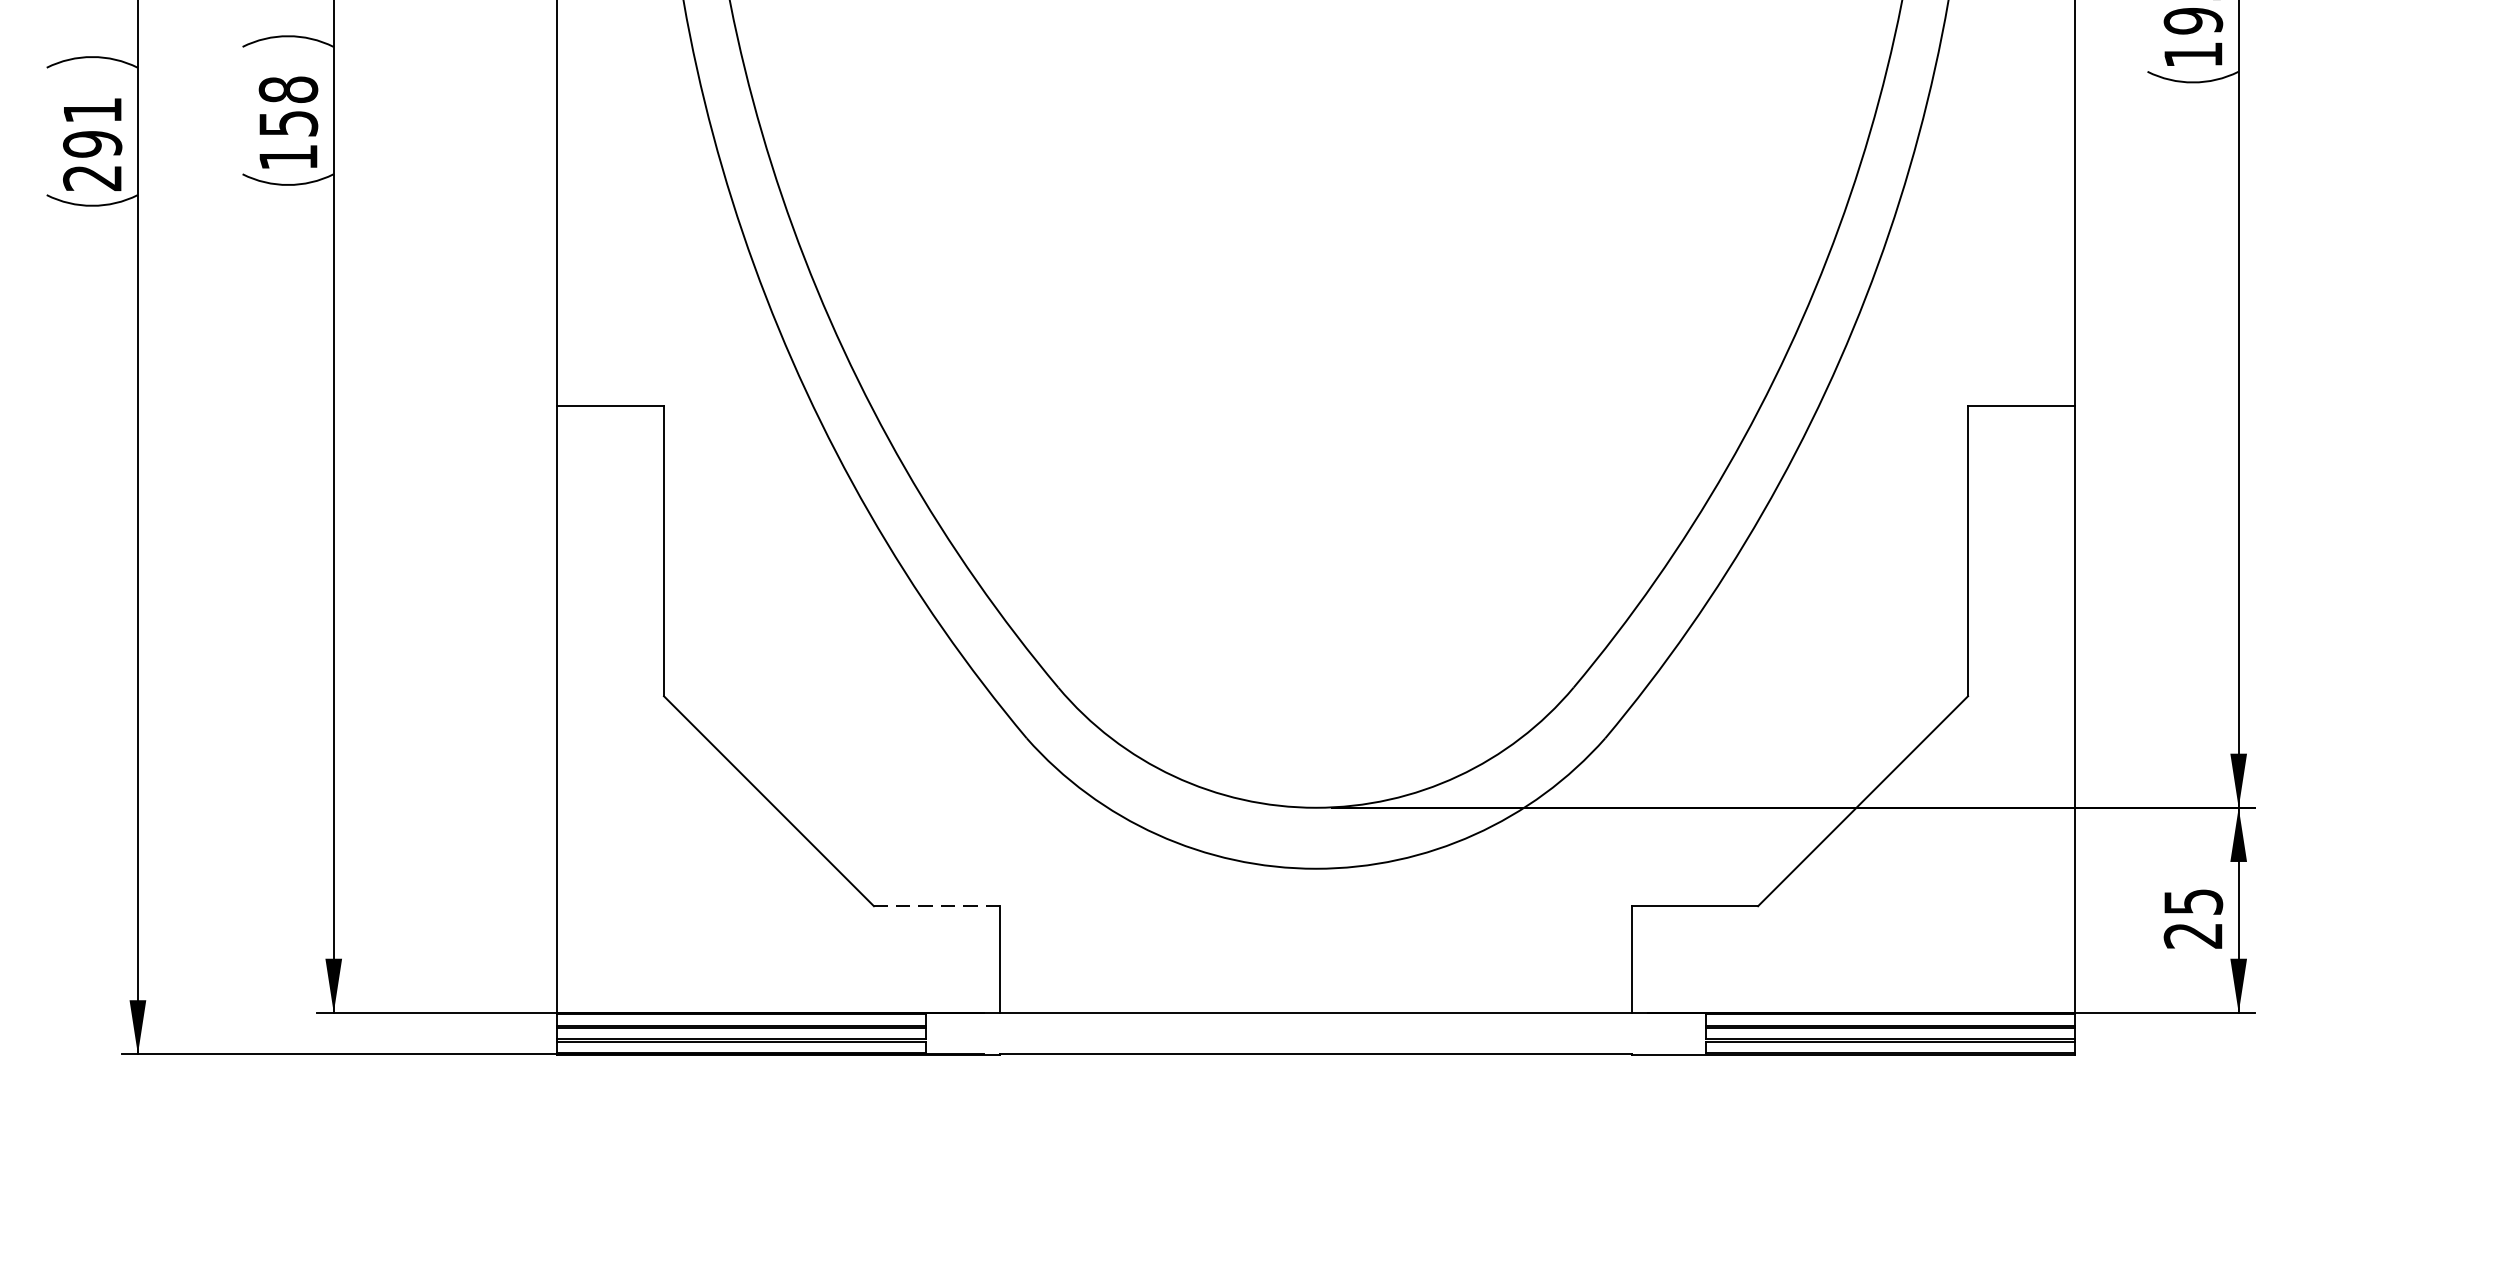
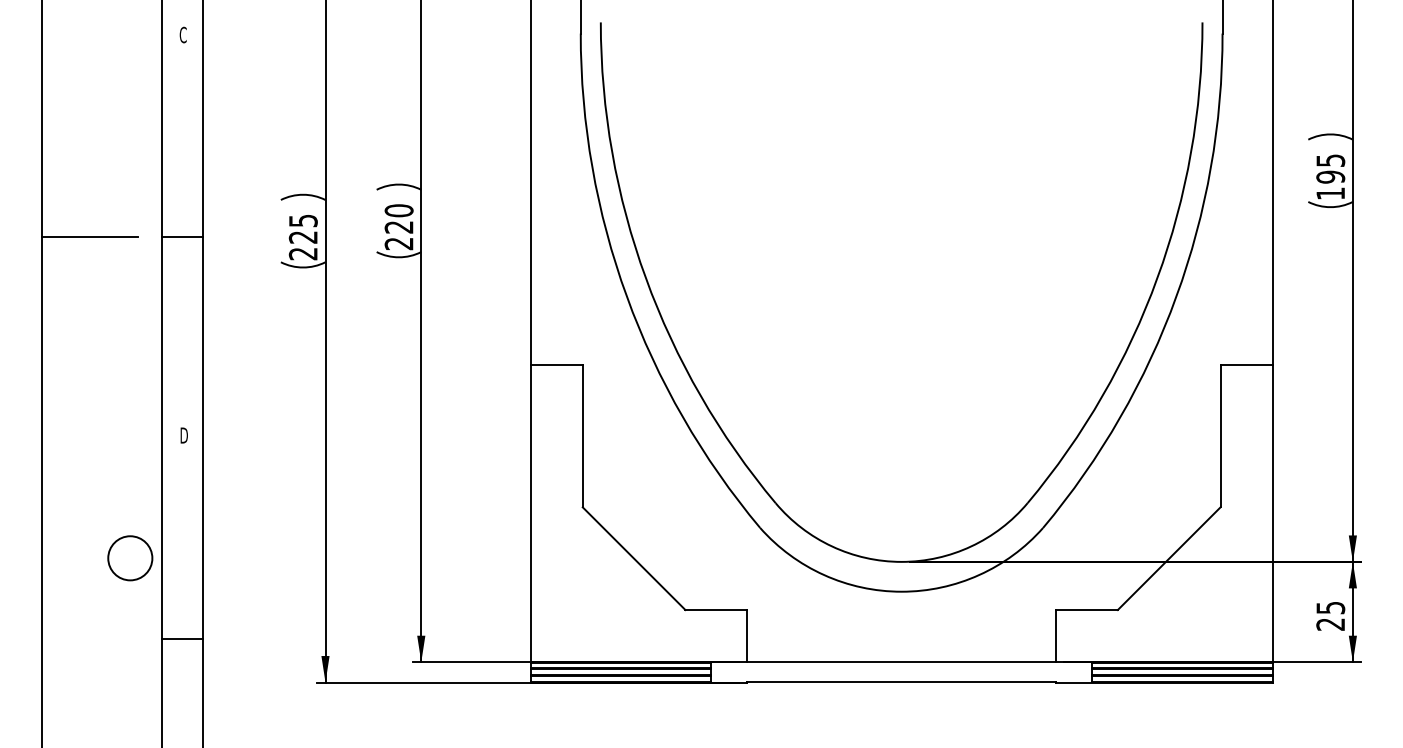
text: (287, 123) -> (398, 227), 158 -> 220
text: (92, 126) -> (303, 228), 291 -> 225
line: (937, 907) -> (716, 610), dashed -> solid

